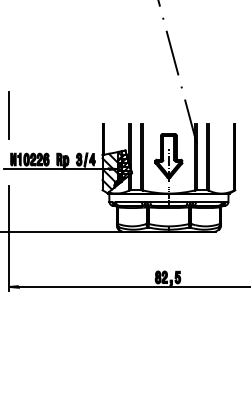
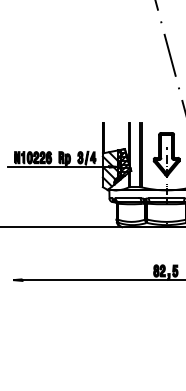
line: (9, 114) -> (13, 114), removed
line: (9, 237) -> (13, 232), removed

